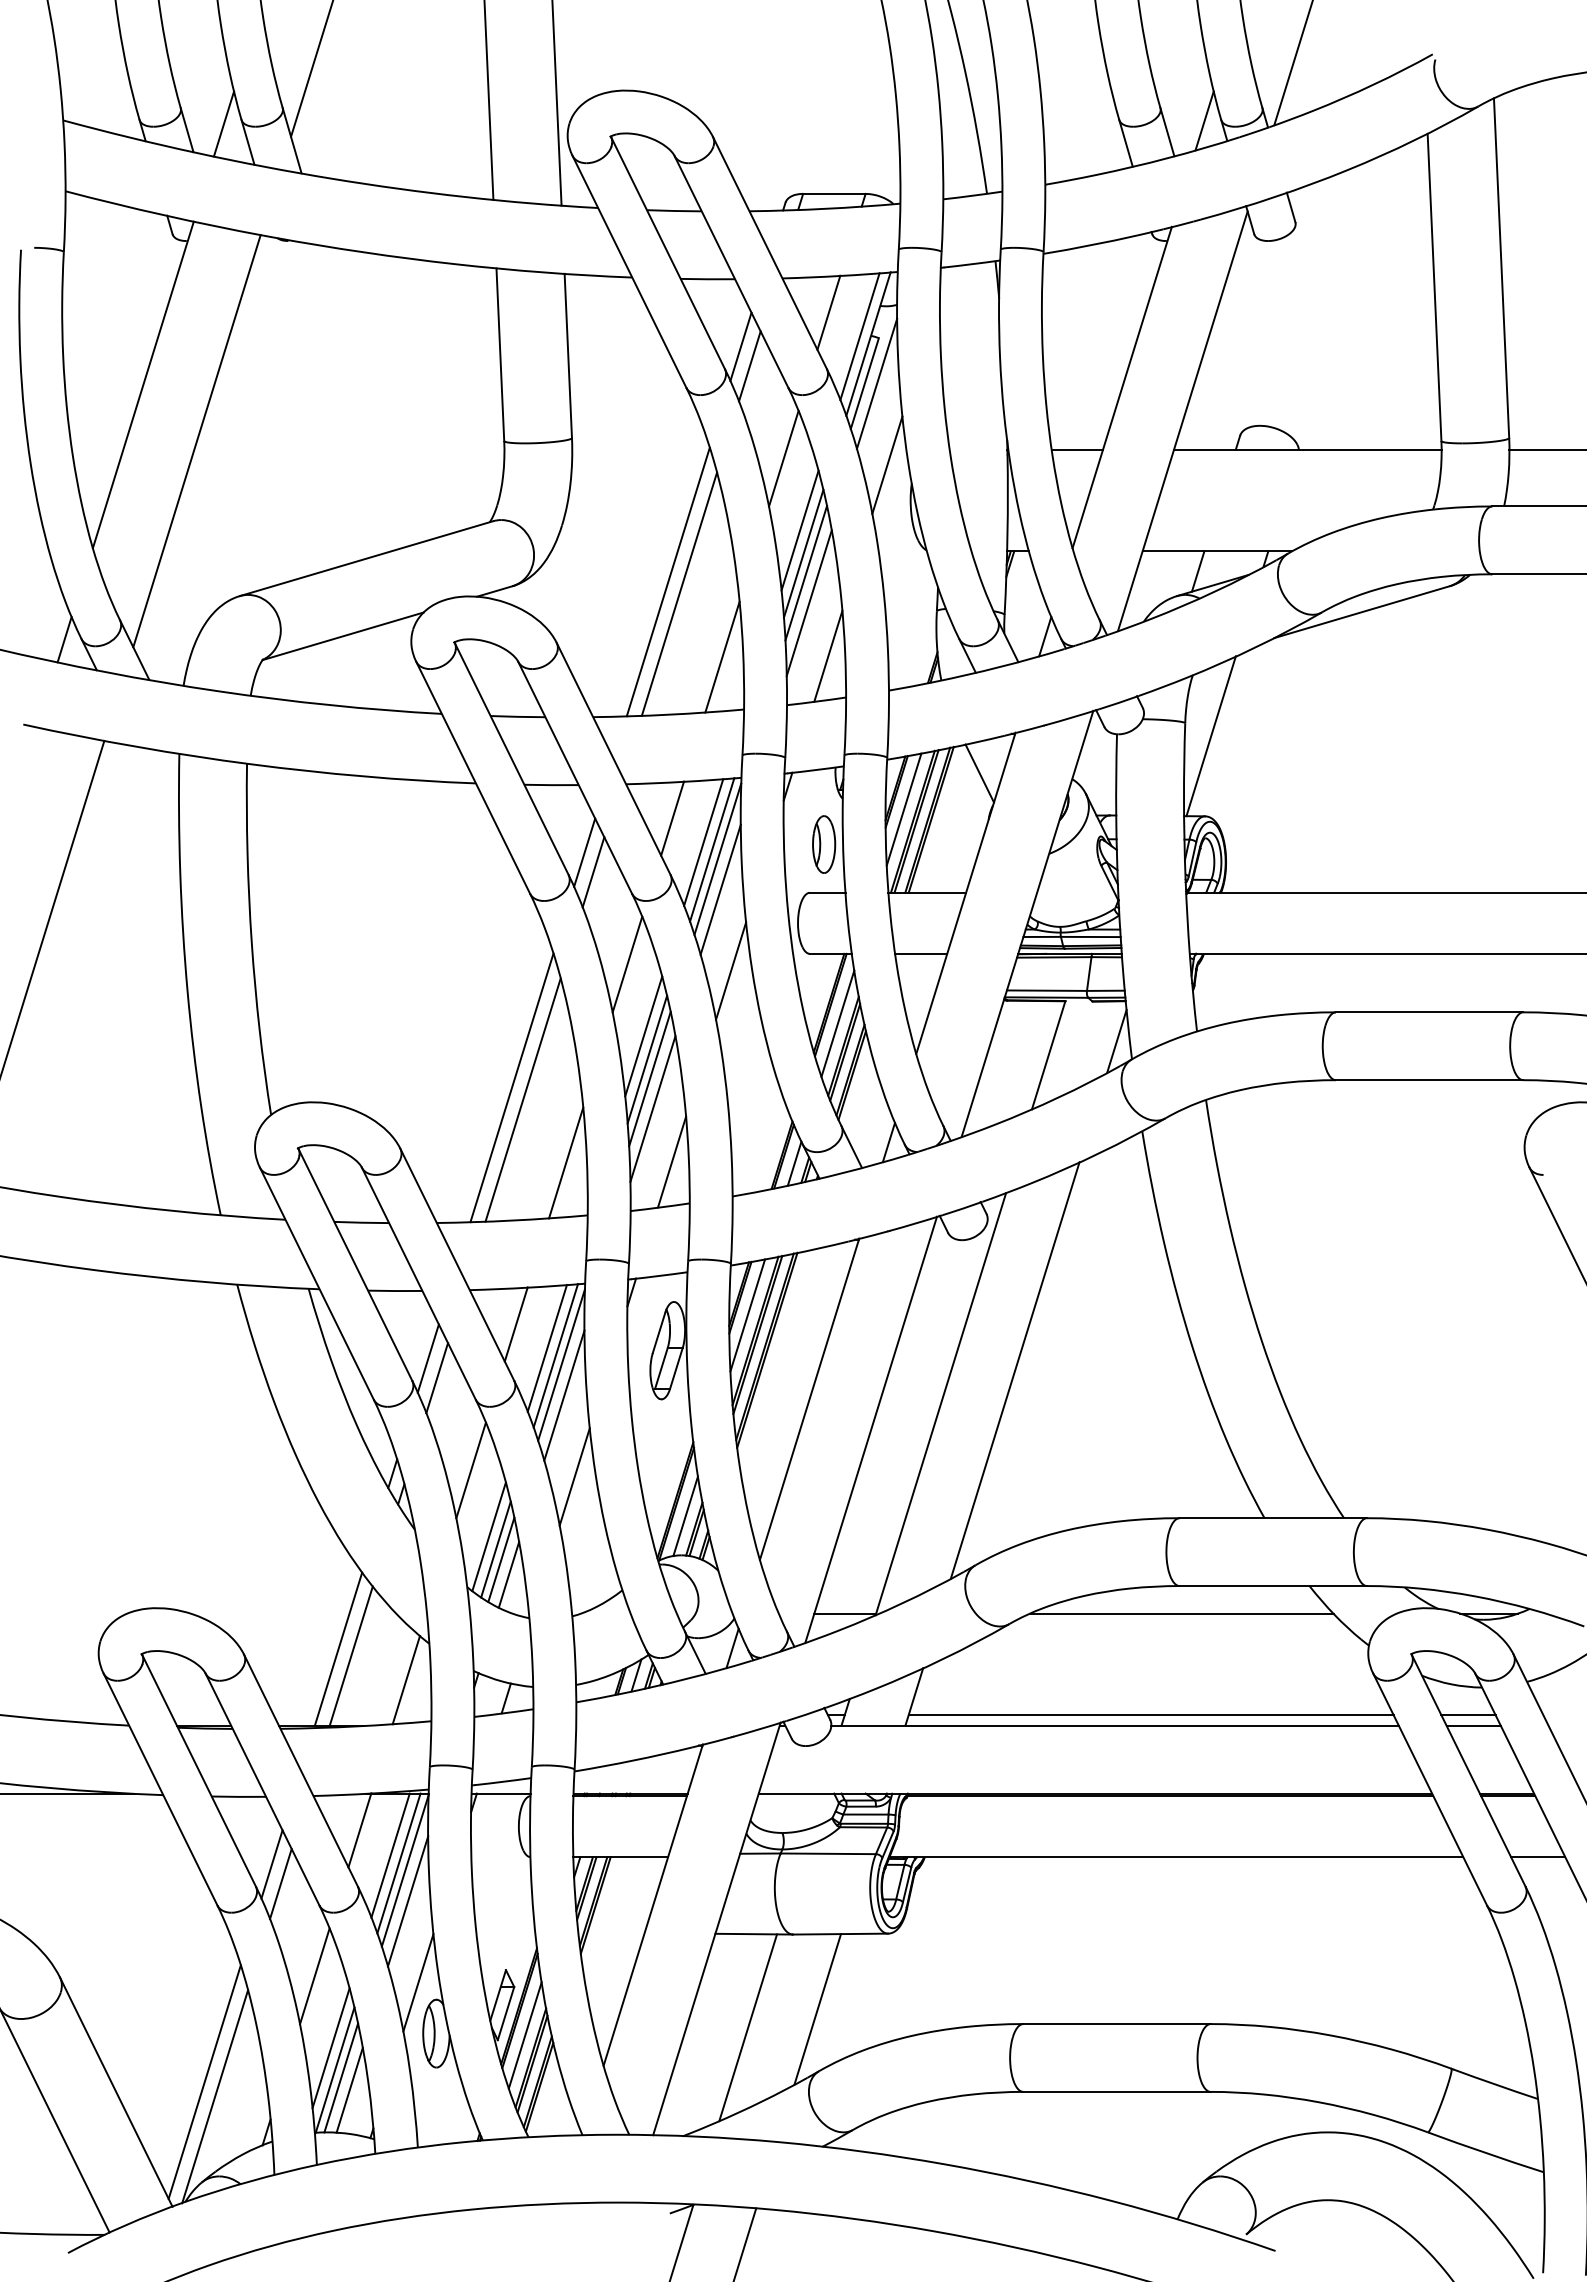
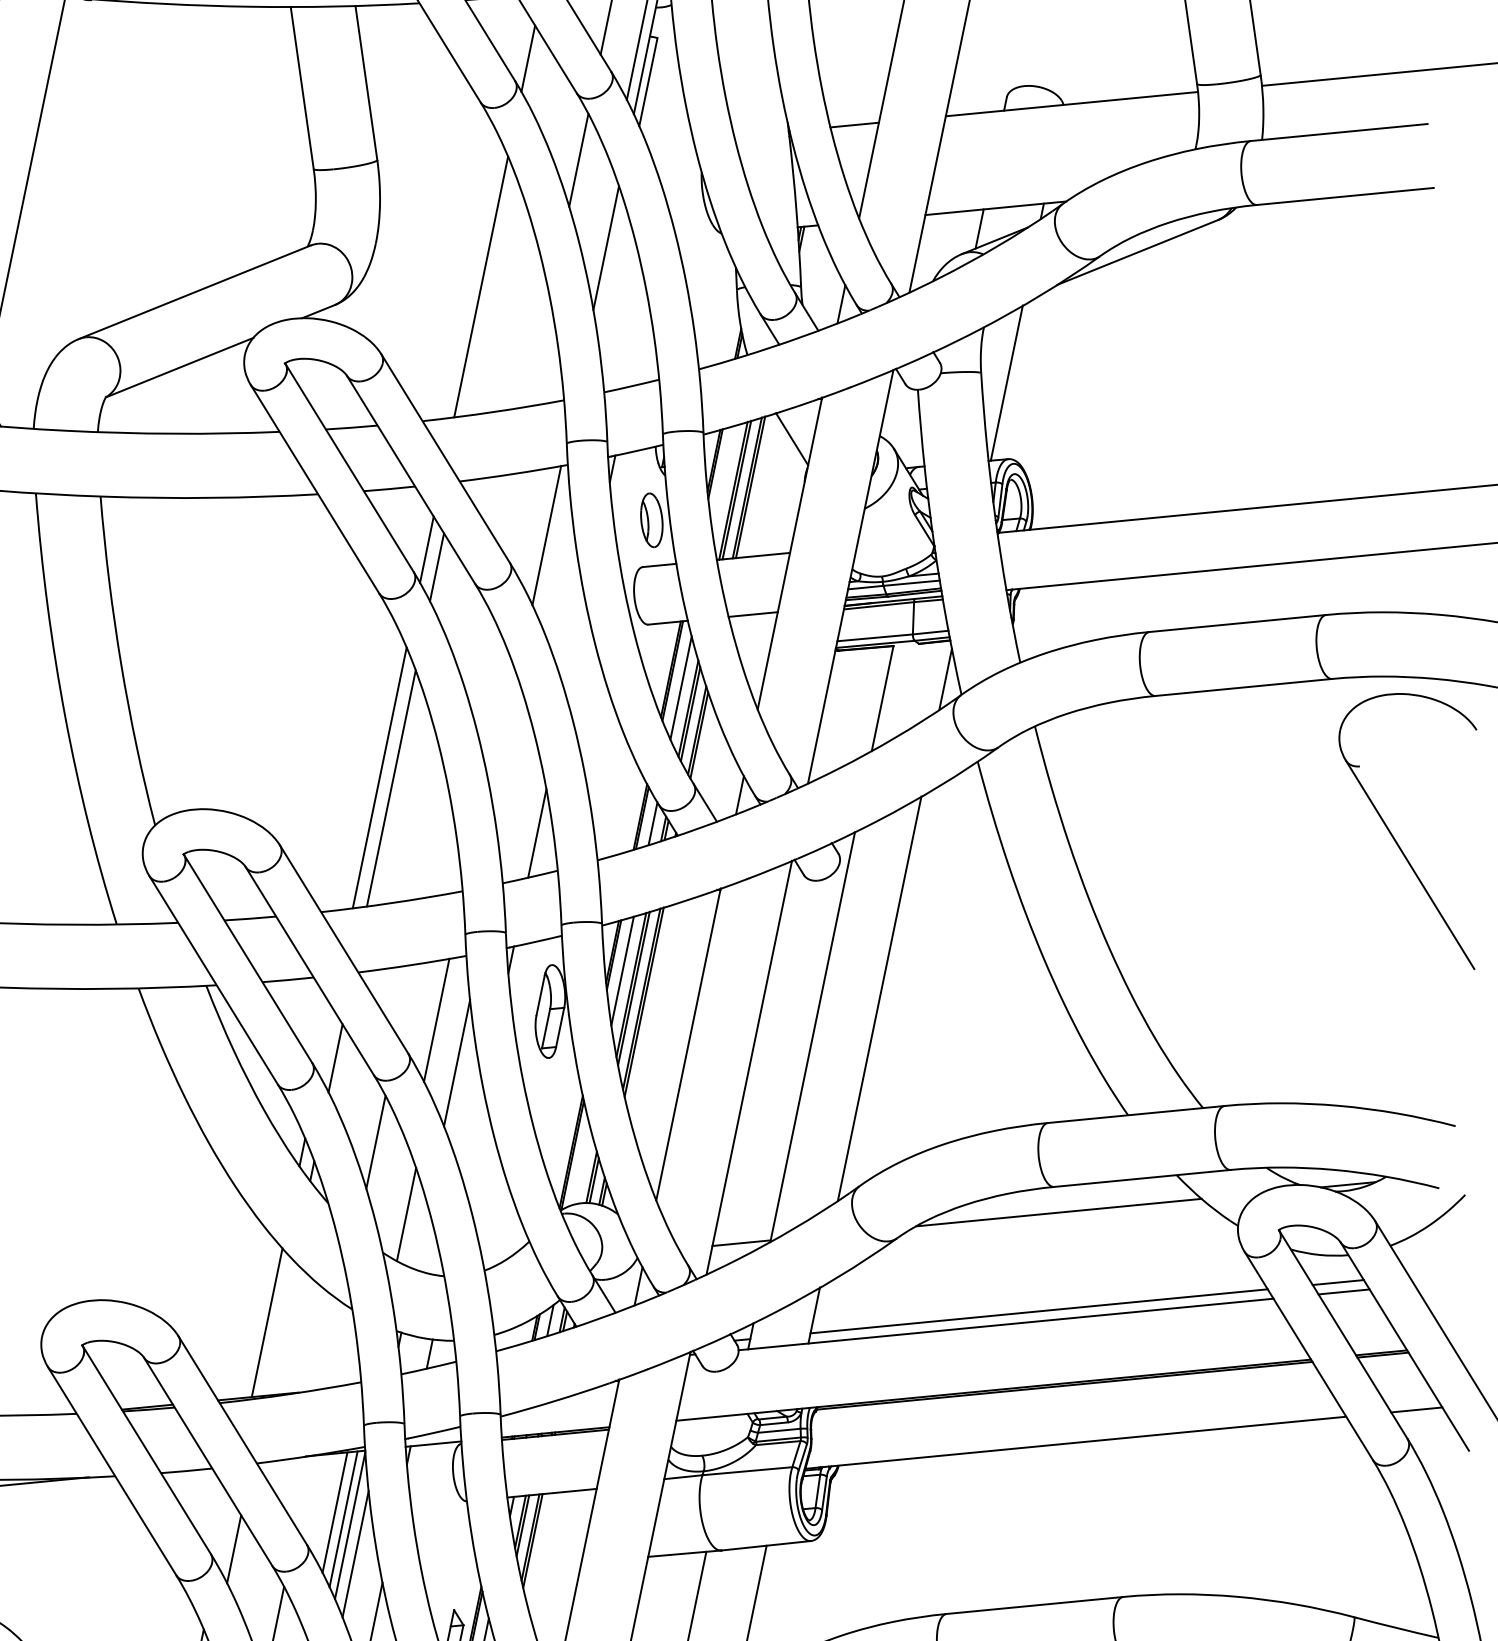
line: (749, 366) -> (538, 76), removed
line: (876, 383) -> (659, 81), removed
line: (887, 464) -> (677, 156), removed
line: (799, 530) -> (600, 226), removed
line: (806, 573) -> (610, 266), removed
line: (679, 593) -> (492, 296), removed
line: (808, 603) -> (615, 294), removed
line: (828, 655) -> (638, 341), removed
line: (722, 656) -> (539, 352), removed
line: (903, 809) -> (723, 480), removed
line: (672, 818) -> (506, 509), removed
line: (703, 842) -> (537, 529), removed
line: (717, 858) -> (552, 543), removed
line: (720, 889) -> (558, 572), removed
line: (627, 964) -> (477, 651), removed
line: (731, 970) -> (575, 647), removed
line: (643, 1036) -> (499, 717), removed
line: (647, 1059) -> (504, 738), removed
line: (649, 1078) -> (508, 756), removed
line: (652, 1108) -> (514, 784), removed
line: (566, 1162) -> (437, 843), removed
line: (515, 1324) -> (404, 1000), removed
line: (555, 1355) -> (445, 1026), removed
line: (427, 1358) -> (324, 1040), removed
line: (561, 1364) -> (451, 1034), removed
line: (574, 1476) -> (473, 1138), removed
line: (685, 1516) -> (582, 1166), removed
line: (488, 1536) -> (398, 1202), removed
line: (501, 1559) -> (412, 1223), removed
line: (508, 1574) -> (420, 1236), removed
line: (350, 1655) -> (279, 1327), removed
line: (406, 1679) -> (334, 1345), removed
line: (359, 1830) -> (303, 1491), removed
line: (271, 1864) -> (223, 1531), removed

